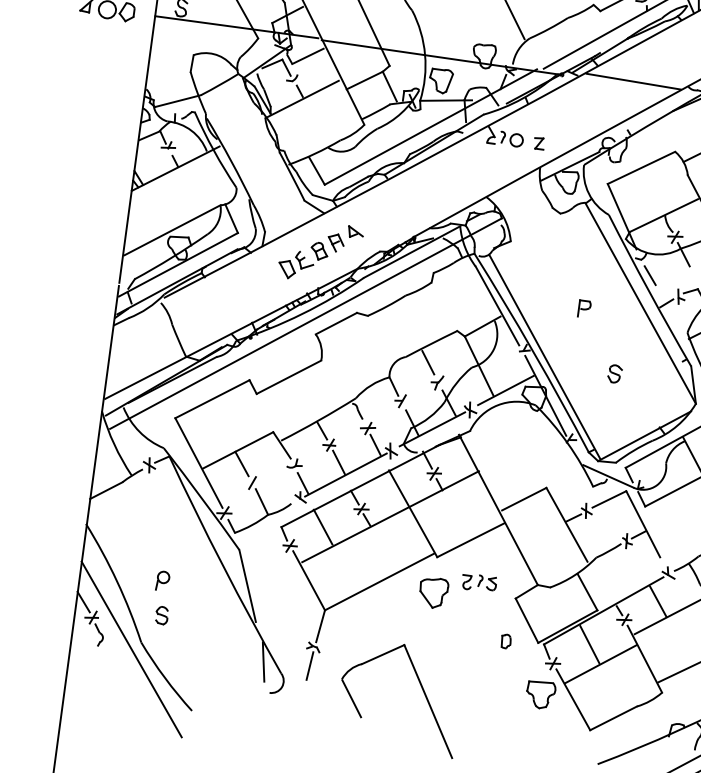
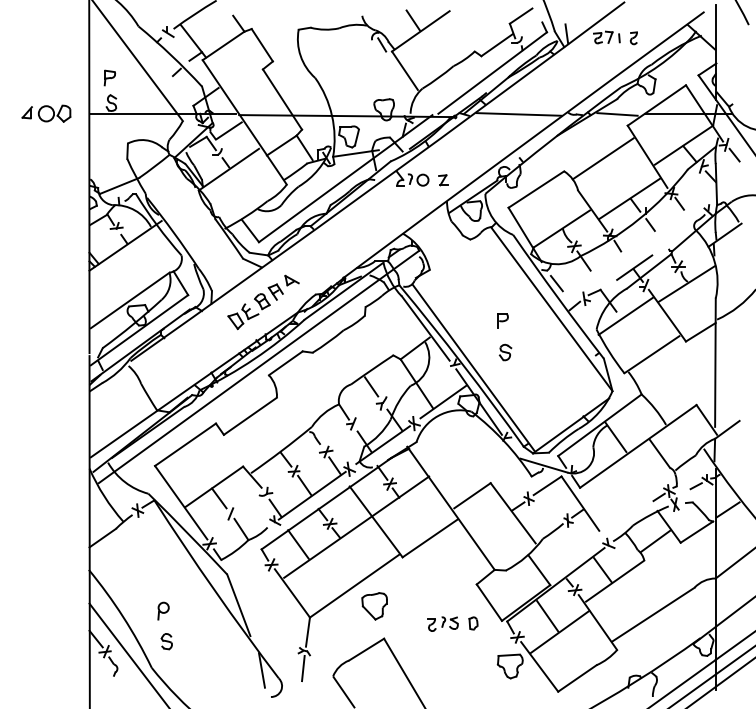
part: (614, 373) -> (505, 352), moved
part: (479, 582) -> (442, 623), moved
part: (433, 593) -> (374, 606), moved

